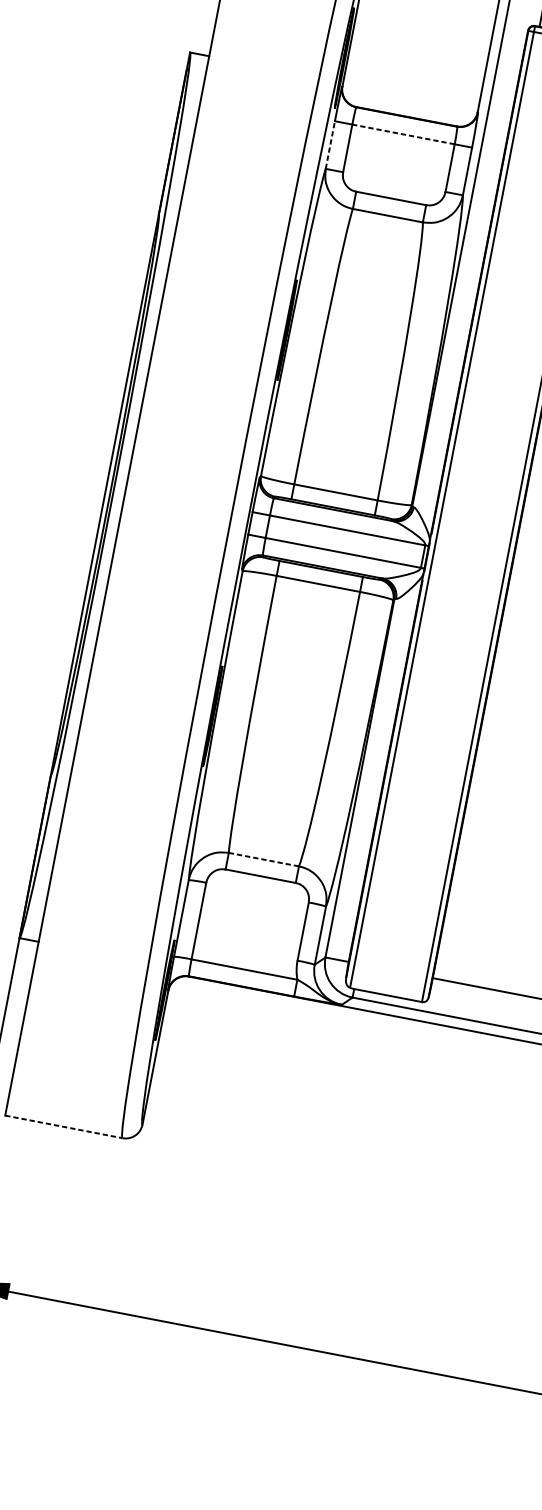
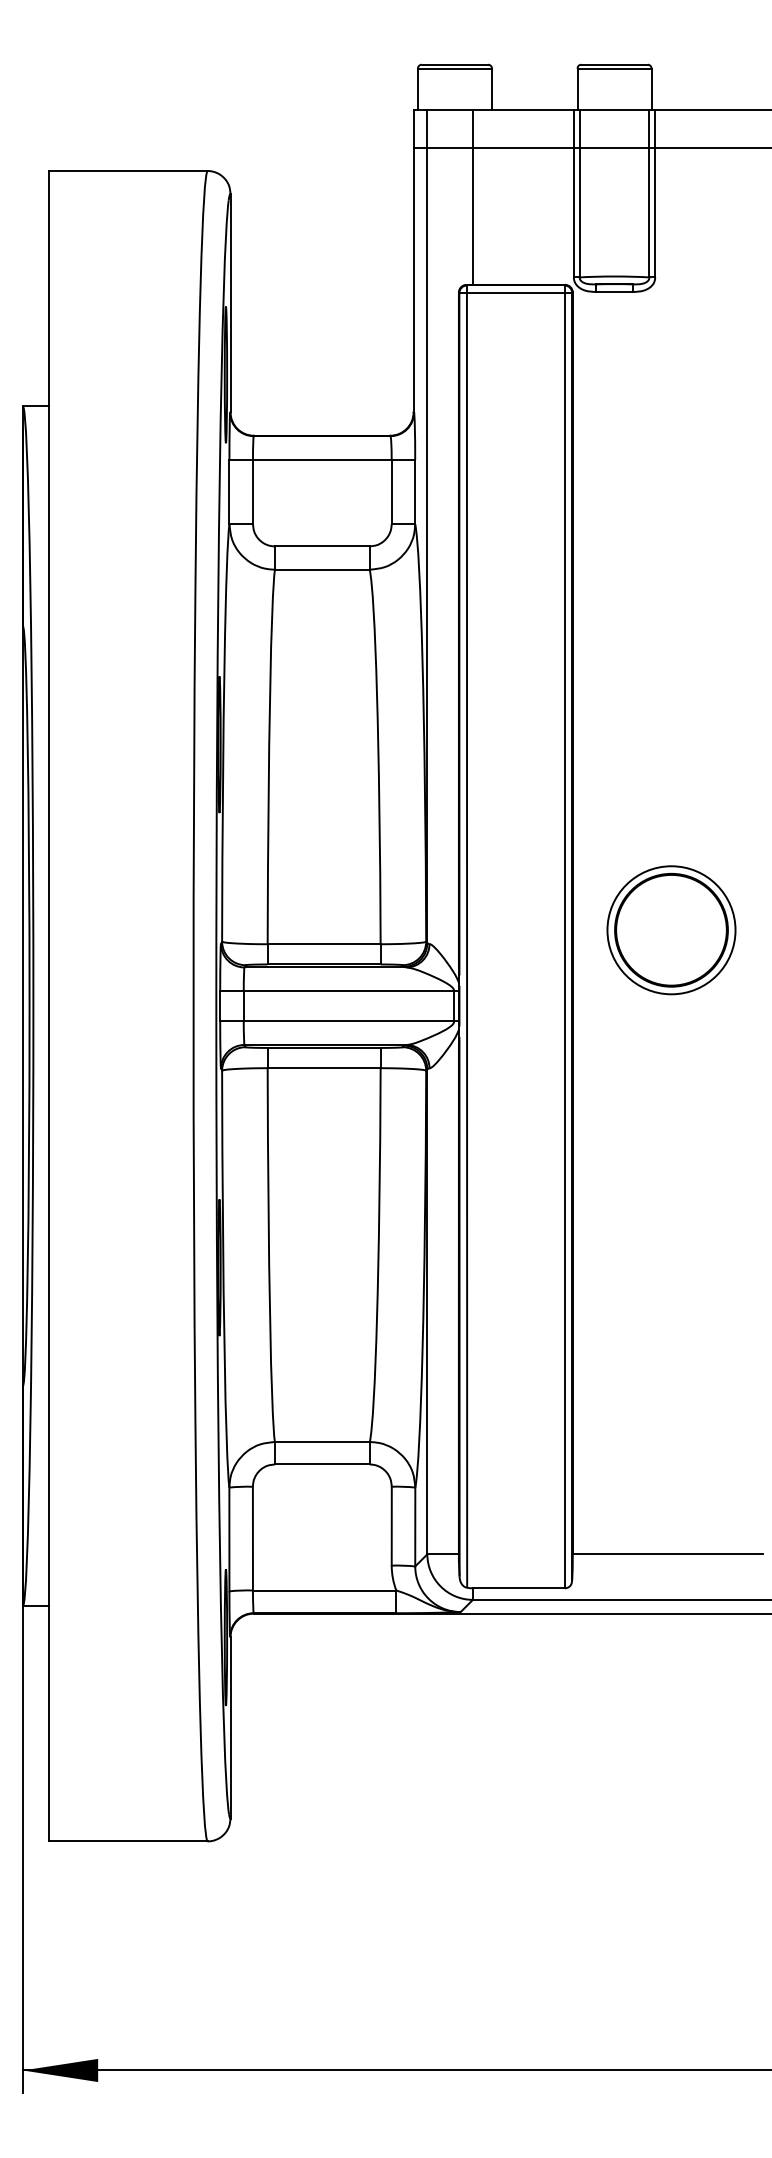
line: (402, 134) -> (321, 459), dashed -> solid
line: (330, 144) -> (229, 491), dashed -> solid
line: (263, 860) -> (322, 1442), dashed -> solid
line: (63, 1126) -> (128, 1841), dashed -> solid

